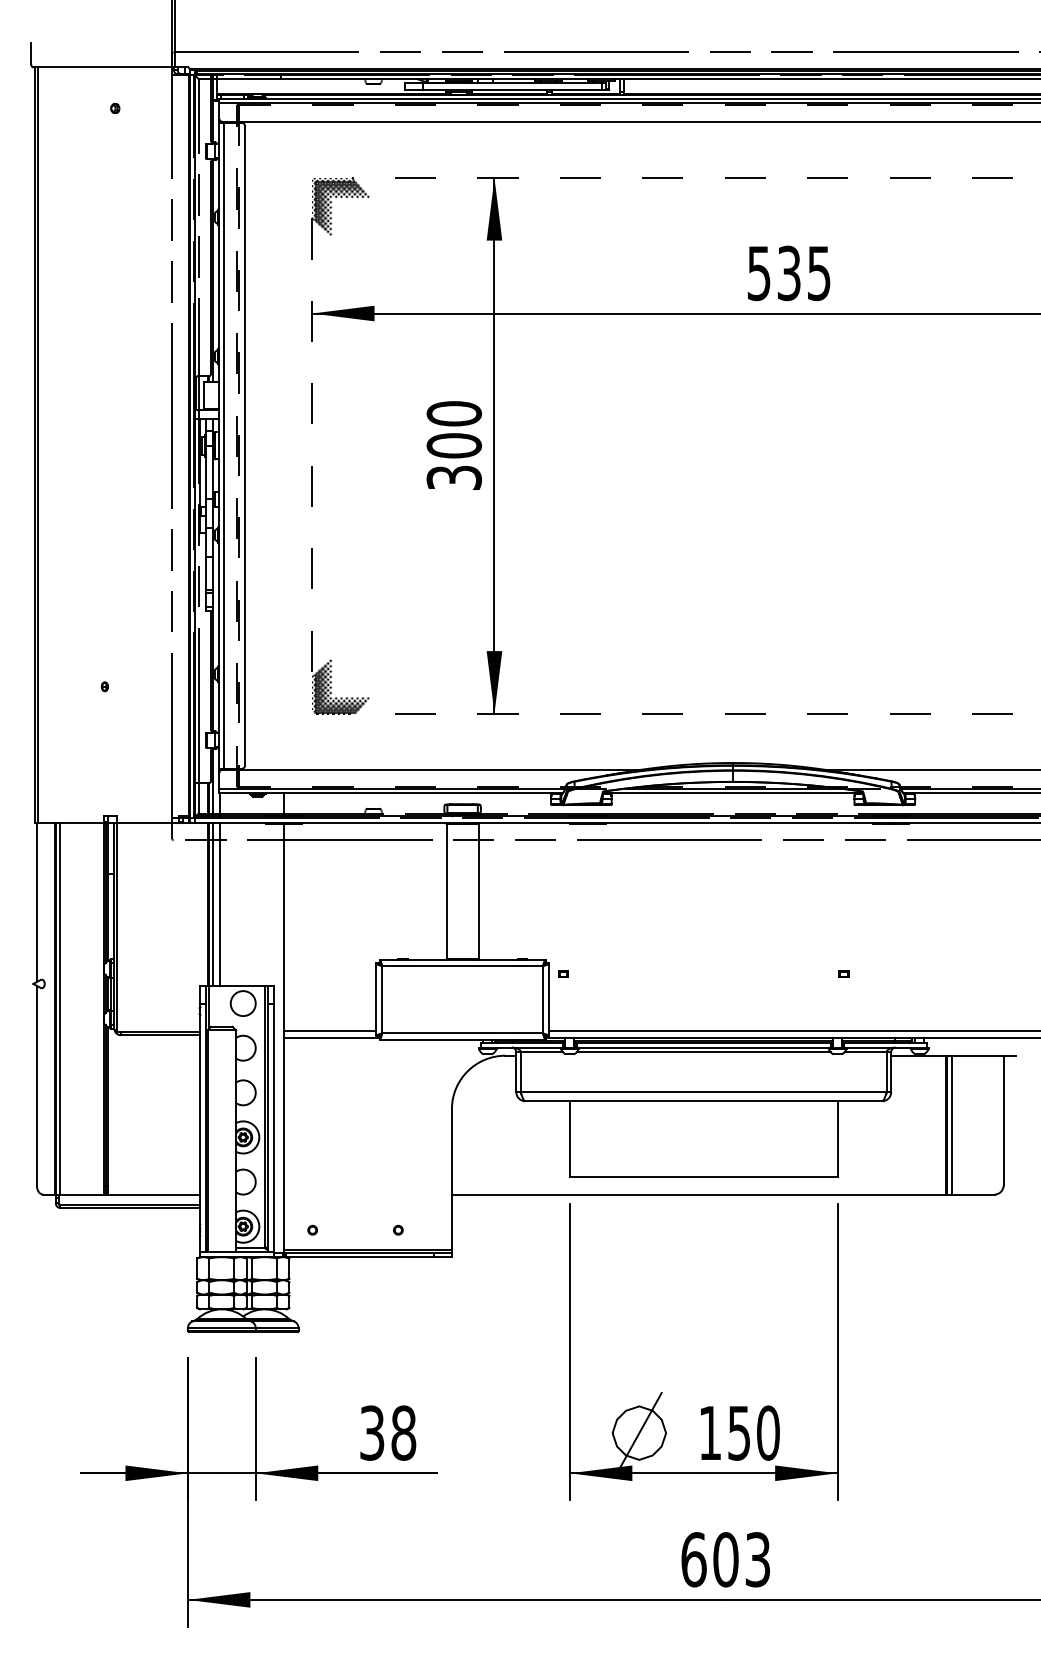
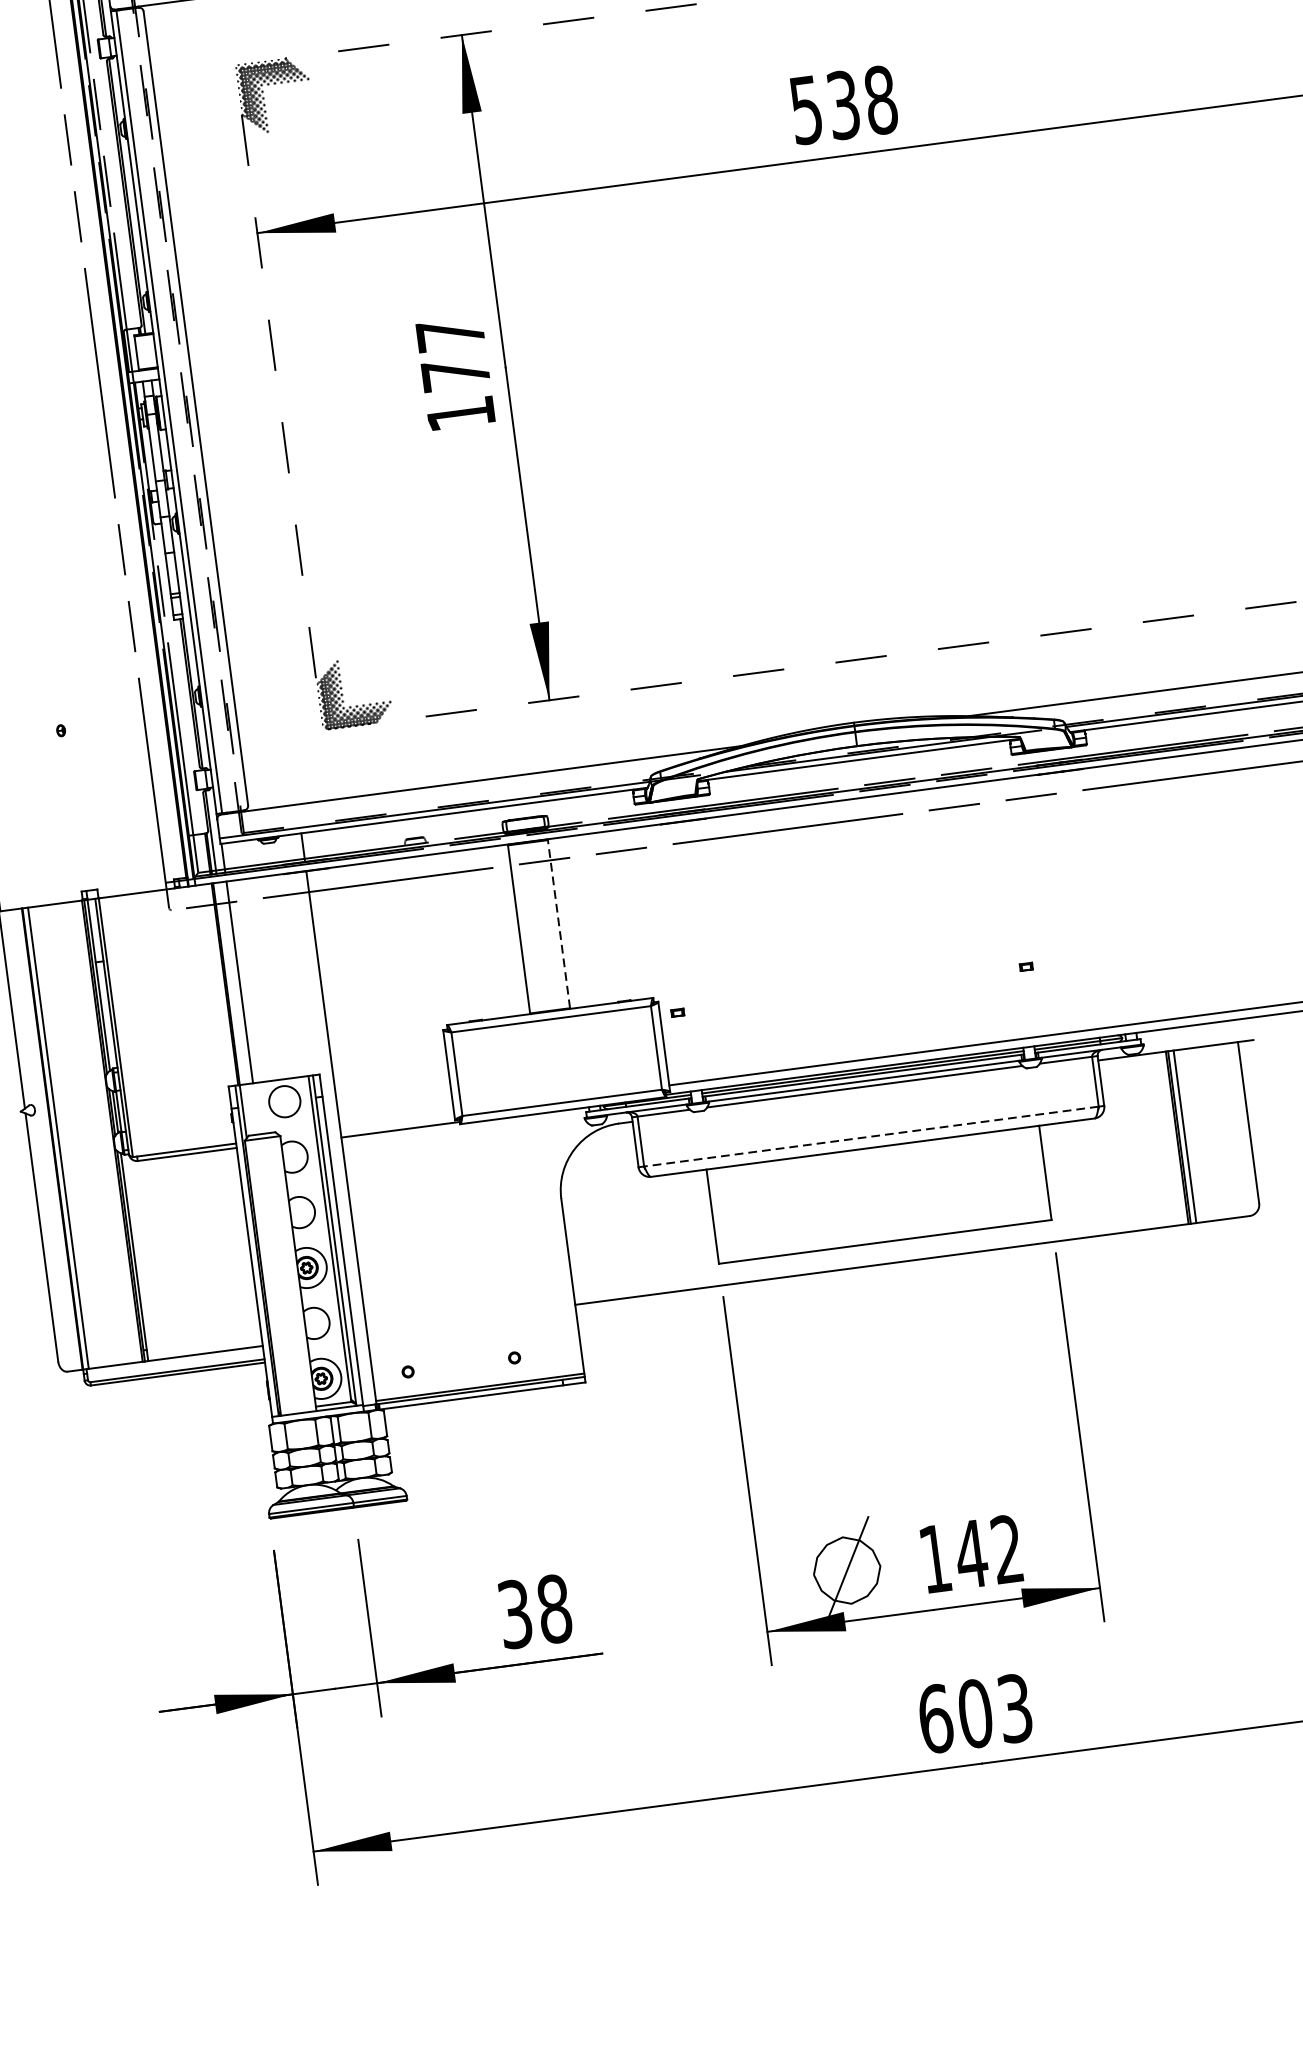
text: (819, 273) -> (881, 100), 535 -> 538
text: (454, 445) -> (455, 373), 300 -> 177
line: (478, 891) -> (558, 923), solid -> dashed
line: (212, 904) -> (230, 983), removed
line: (330, 1030) -> (397, 1120), removed
line: (703, 1092) -> (871, 1136), solid -> dashed
text: (753, 1432) -> (988, 1551), 150 -> 142

